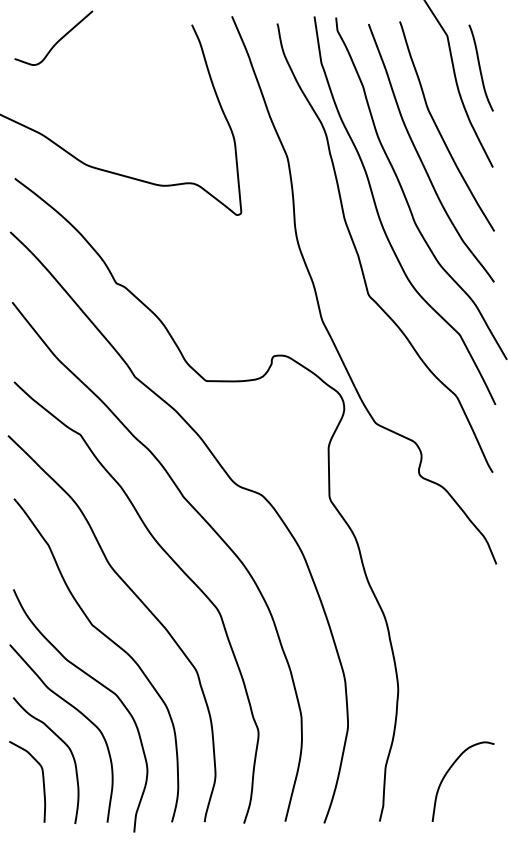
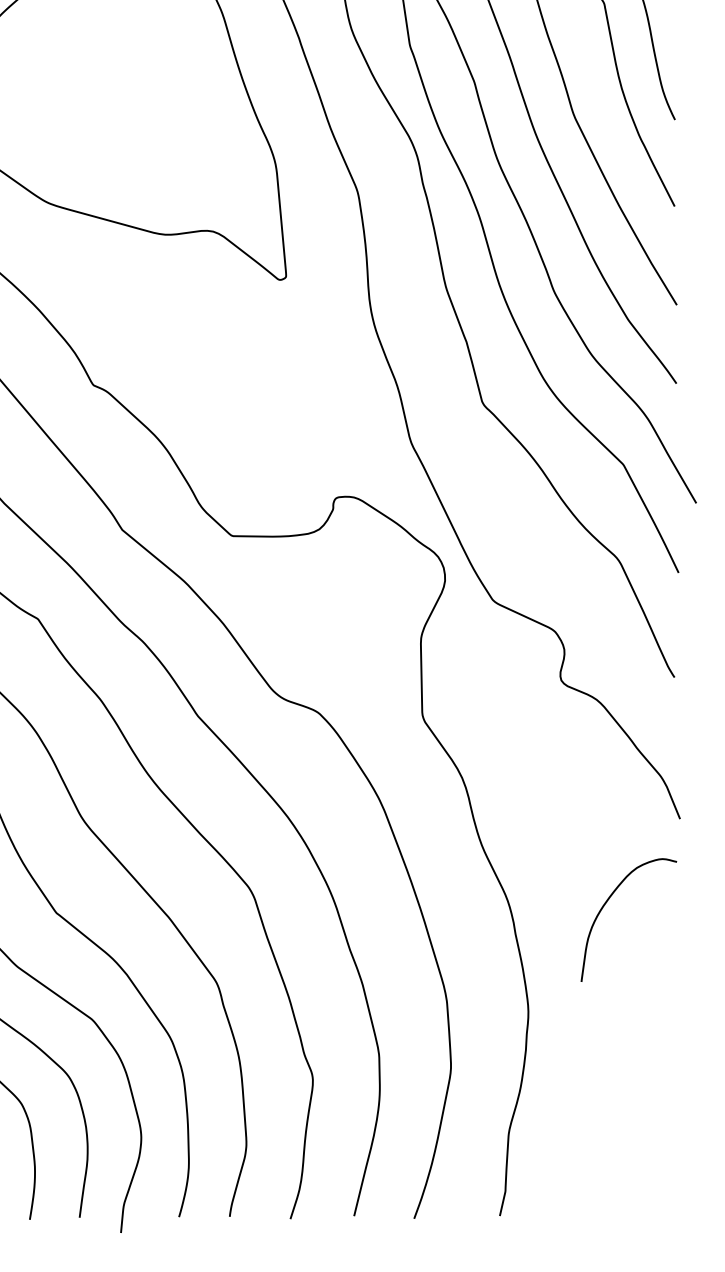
curve: (448, 772) -> (606, 905), moved

